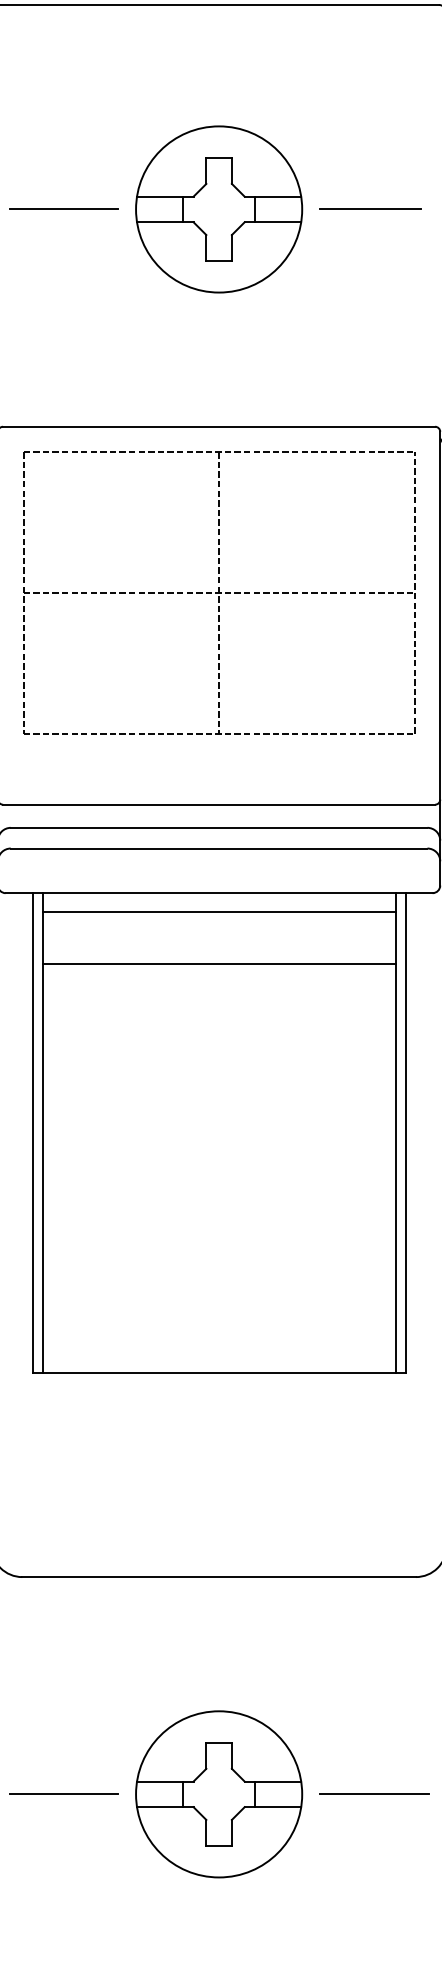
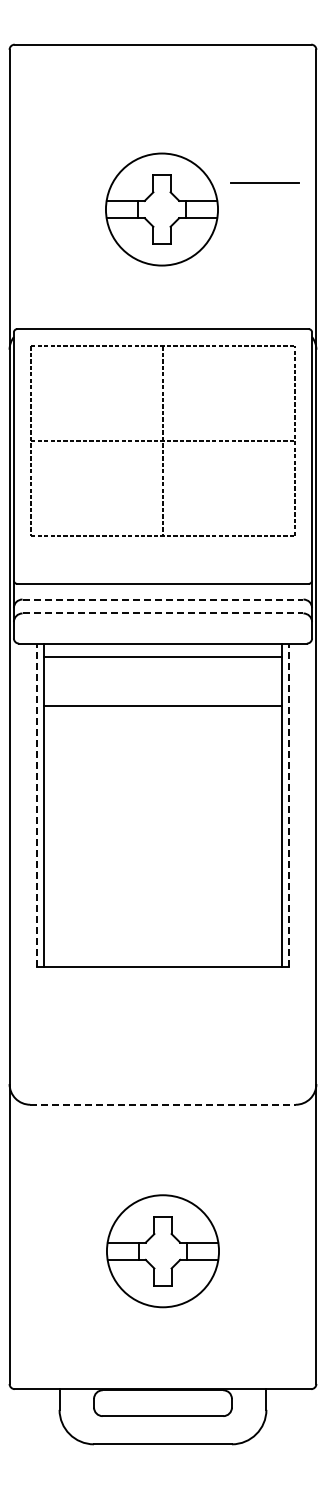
line: (62, 209) -> (57, 182), removed
part: (218, 209) -> (161, 209), moved
line: (219, 827) -> (163, 599), solid -> dashed
line: (219, 848) -> (163, 613), solid -> dashed
line: (218, 964) -> (162, 706), moved
line: (33, 1133) -> (37, 805), solid -> dashed
line: (405, 1133) -> (288, 805), solid -> dashed
line: (218, 1576) -> (162, 1104), solid -> dashed
line: (62, 1794) -> (57, 1251), removed
line: (374, 1794) -> (267, 1251), removed

